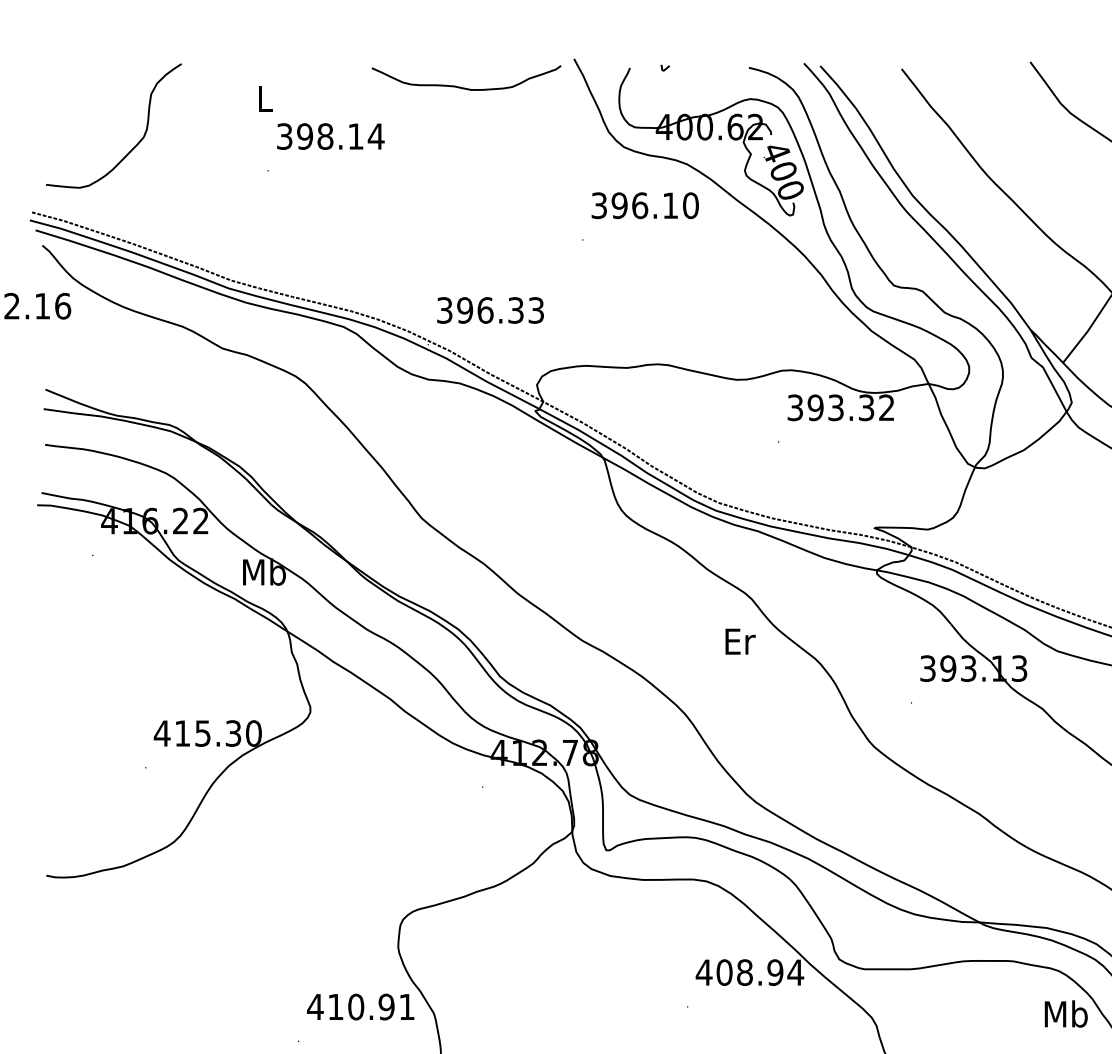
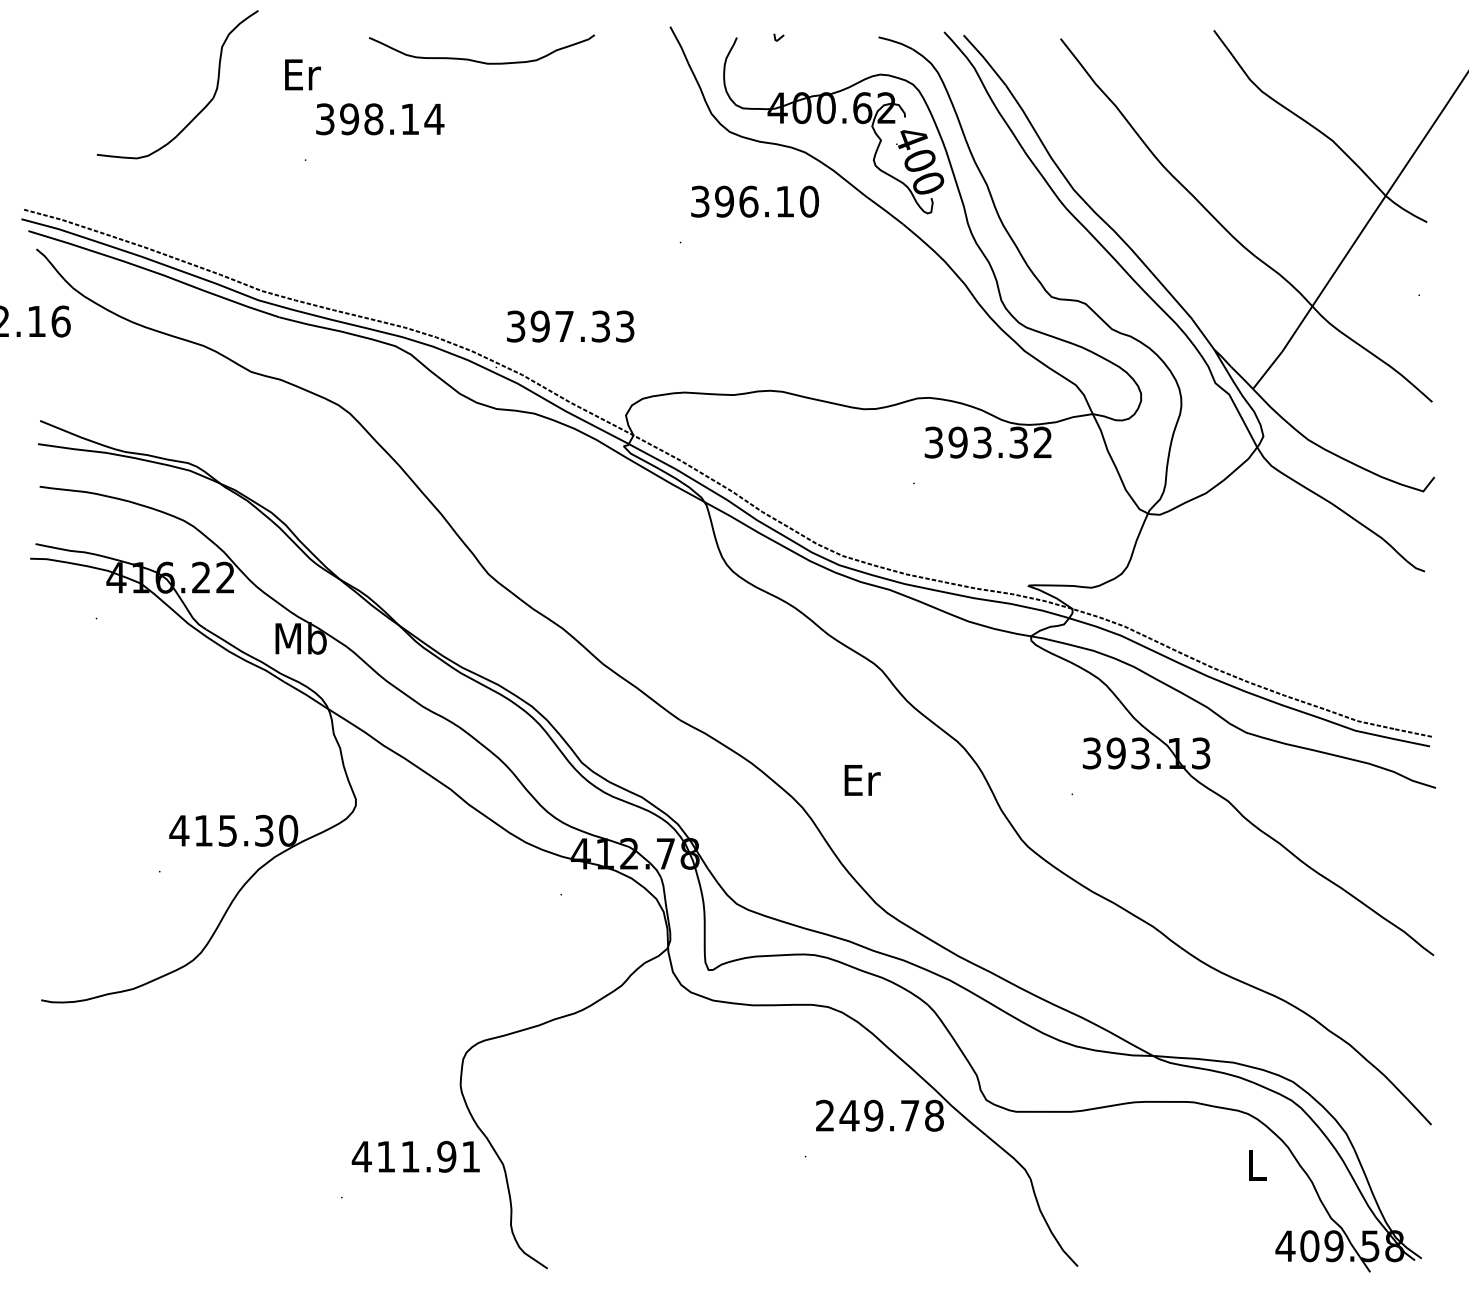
curve: (466, 88) -> (482, 61), moved
text: (265, 98) -> (302, 74), L -> Er
part: (134, 145) -> (202, 108), moved
text: (485, 310) -> (564, 326), 396.33 -> 397.33
text: (740, 641) -> (862, 780), moved
text: (749, 972) -> (879, 1115), 408.94 -> 249.78
text: (356, 1006) -> (410, 1156), 410.91 -> 411.91
text: (1065, 1013) -> (1256, 1164), Mb -> L

